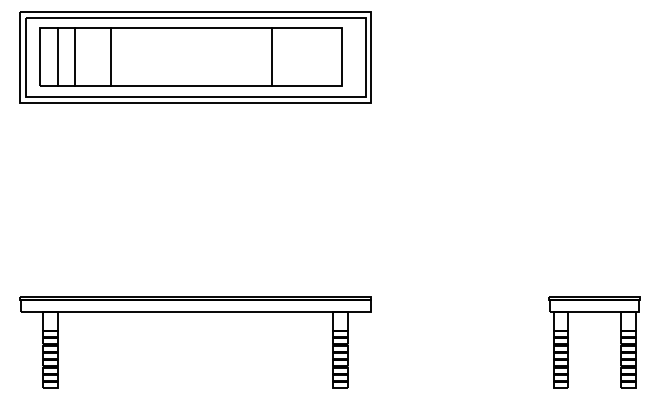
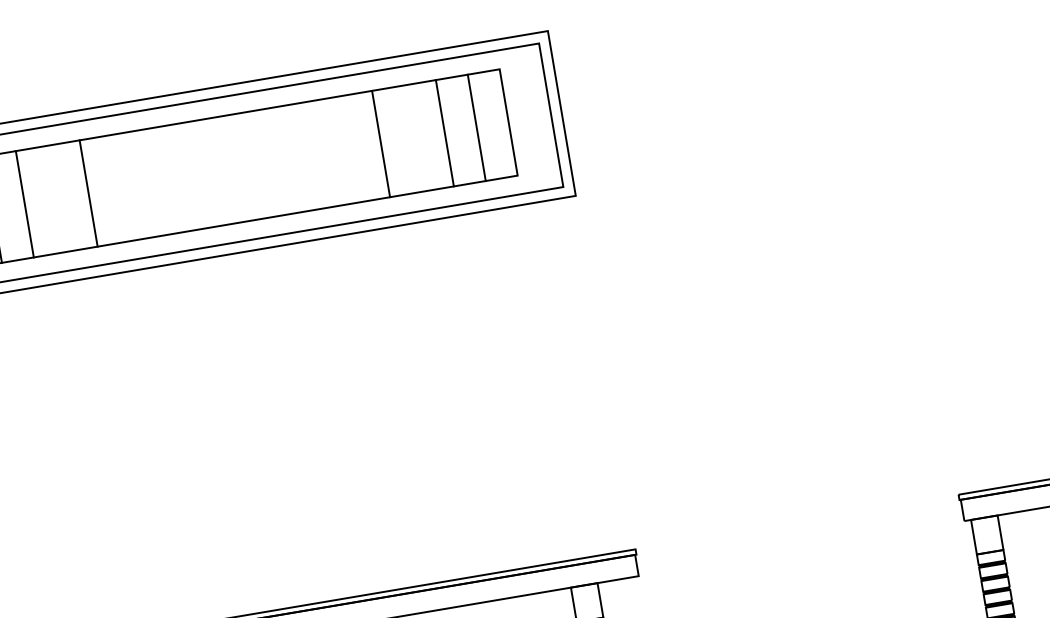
line: (306, 56) -> (443, 132), added
line: (324, 56) -> (476, 126), added

